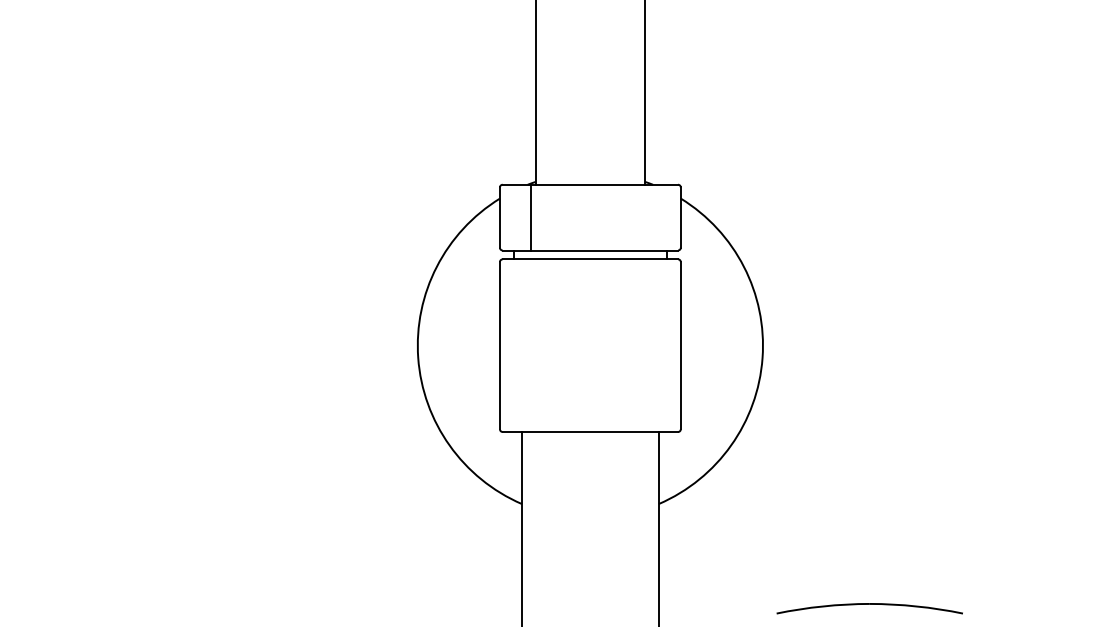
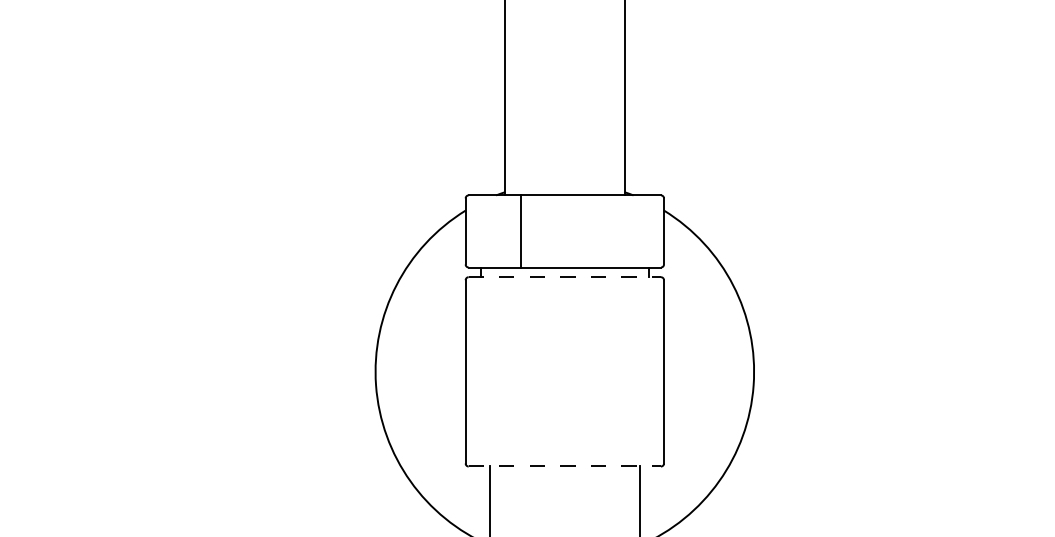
line: (530, 217) -> (521, 231), moved
line: (590, 259) -> (564, 277), solid -> dashed
line: (590, 431) -> (564, 465), solid -> dashed

